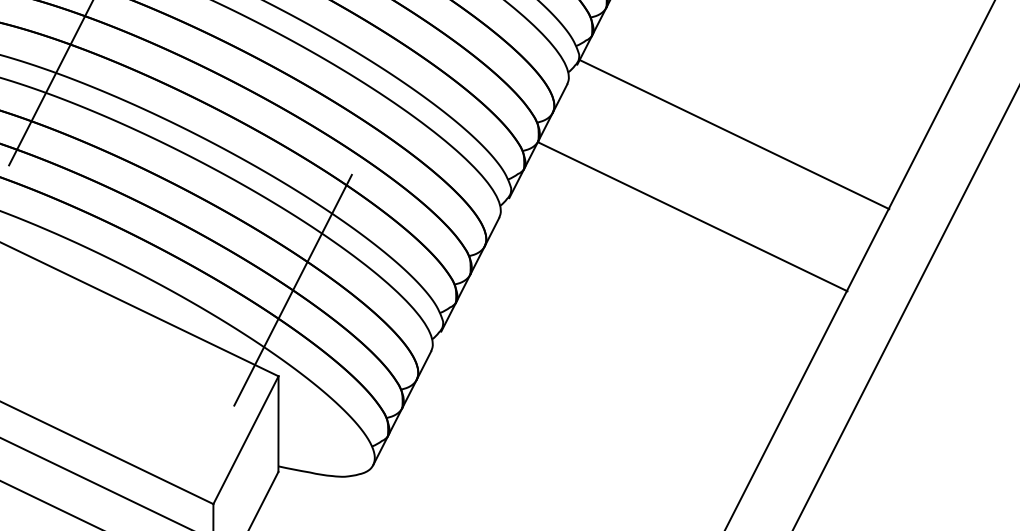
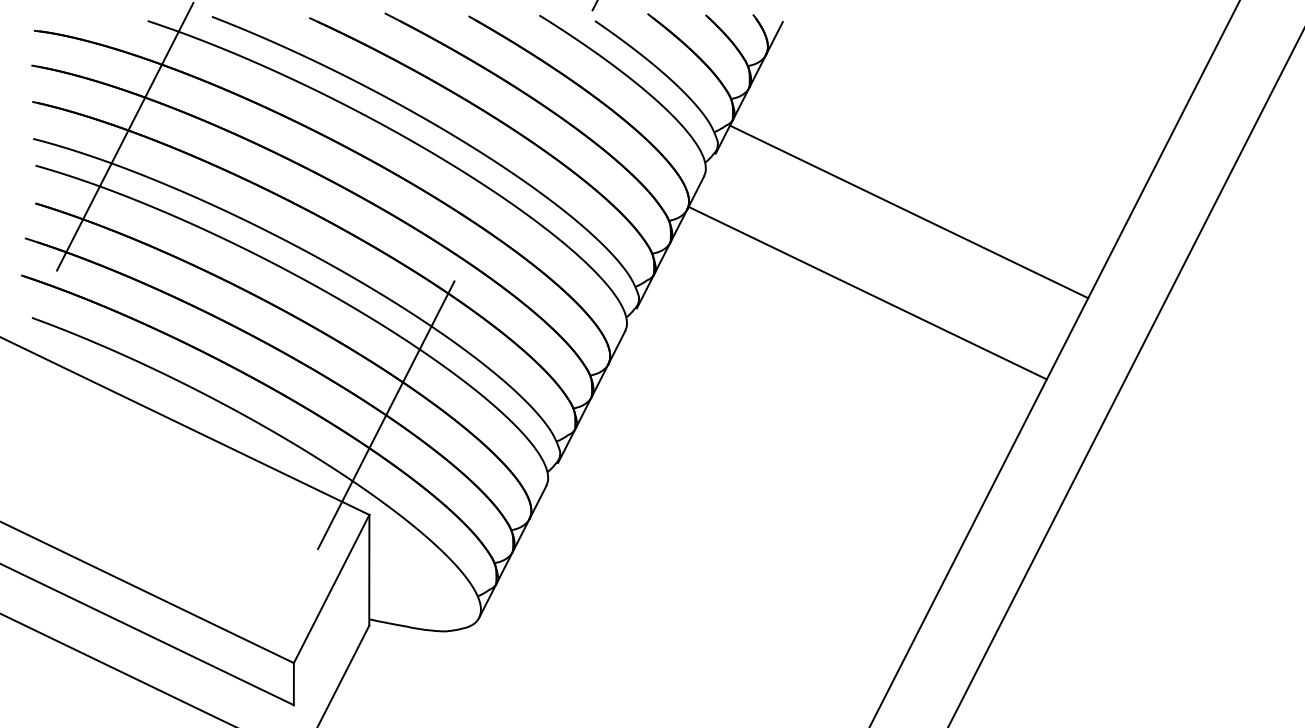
line: (735, 134) -> (909, 211), moved
line: (692, 216) -> (867, 292), moved

